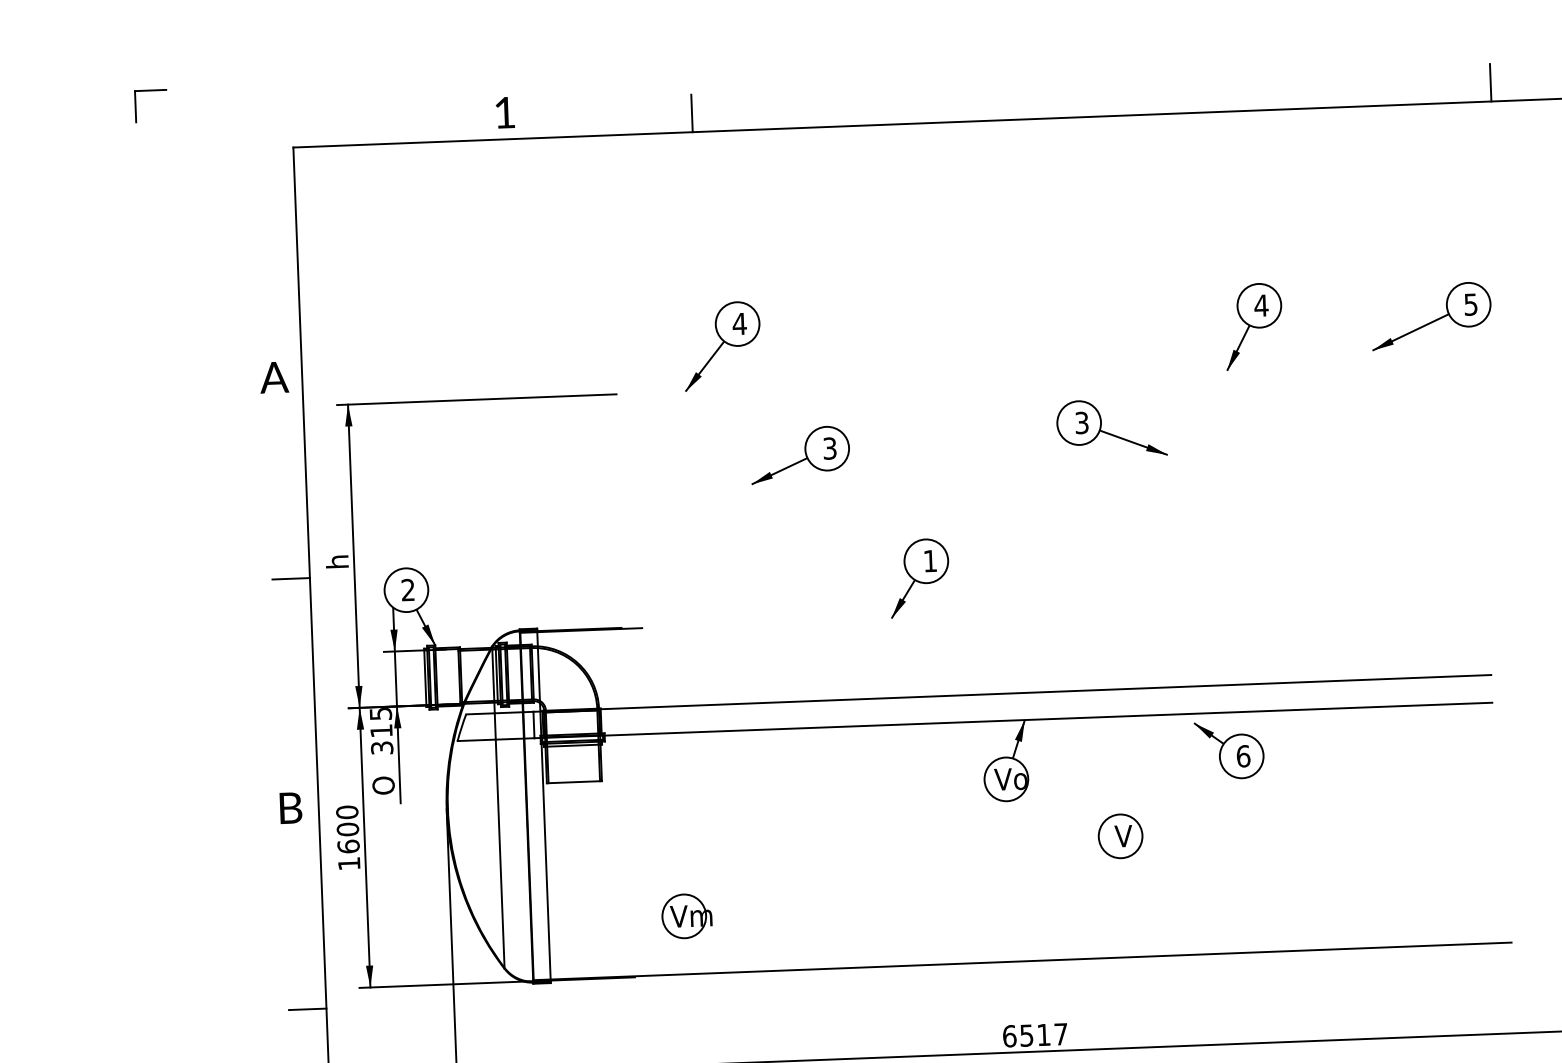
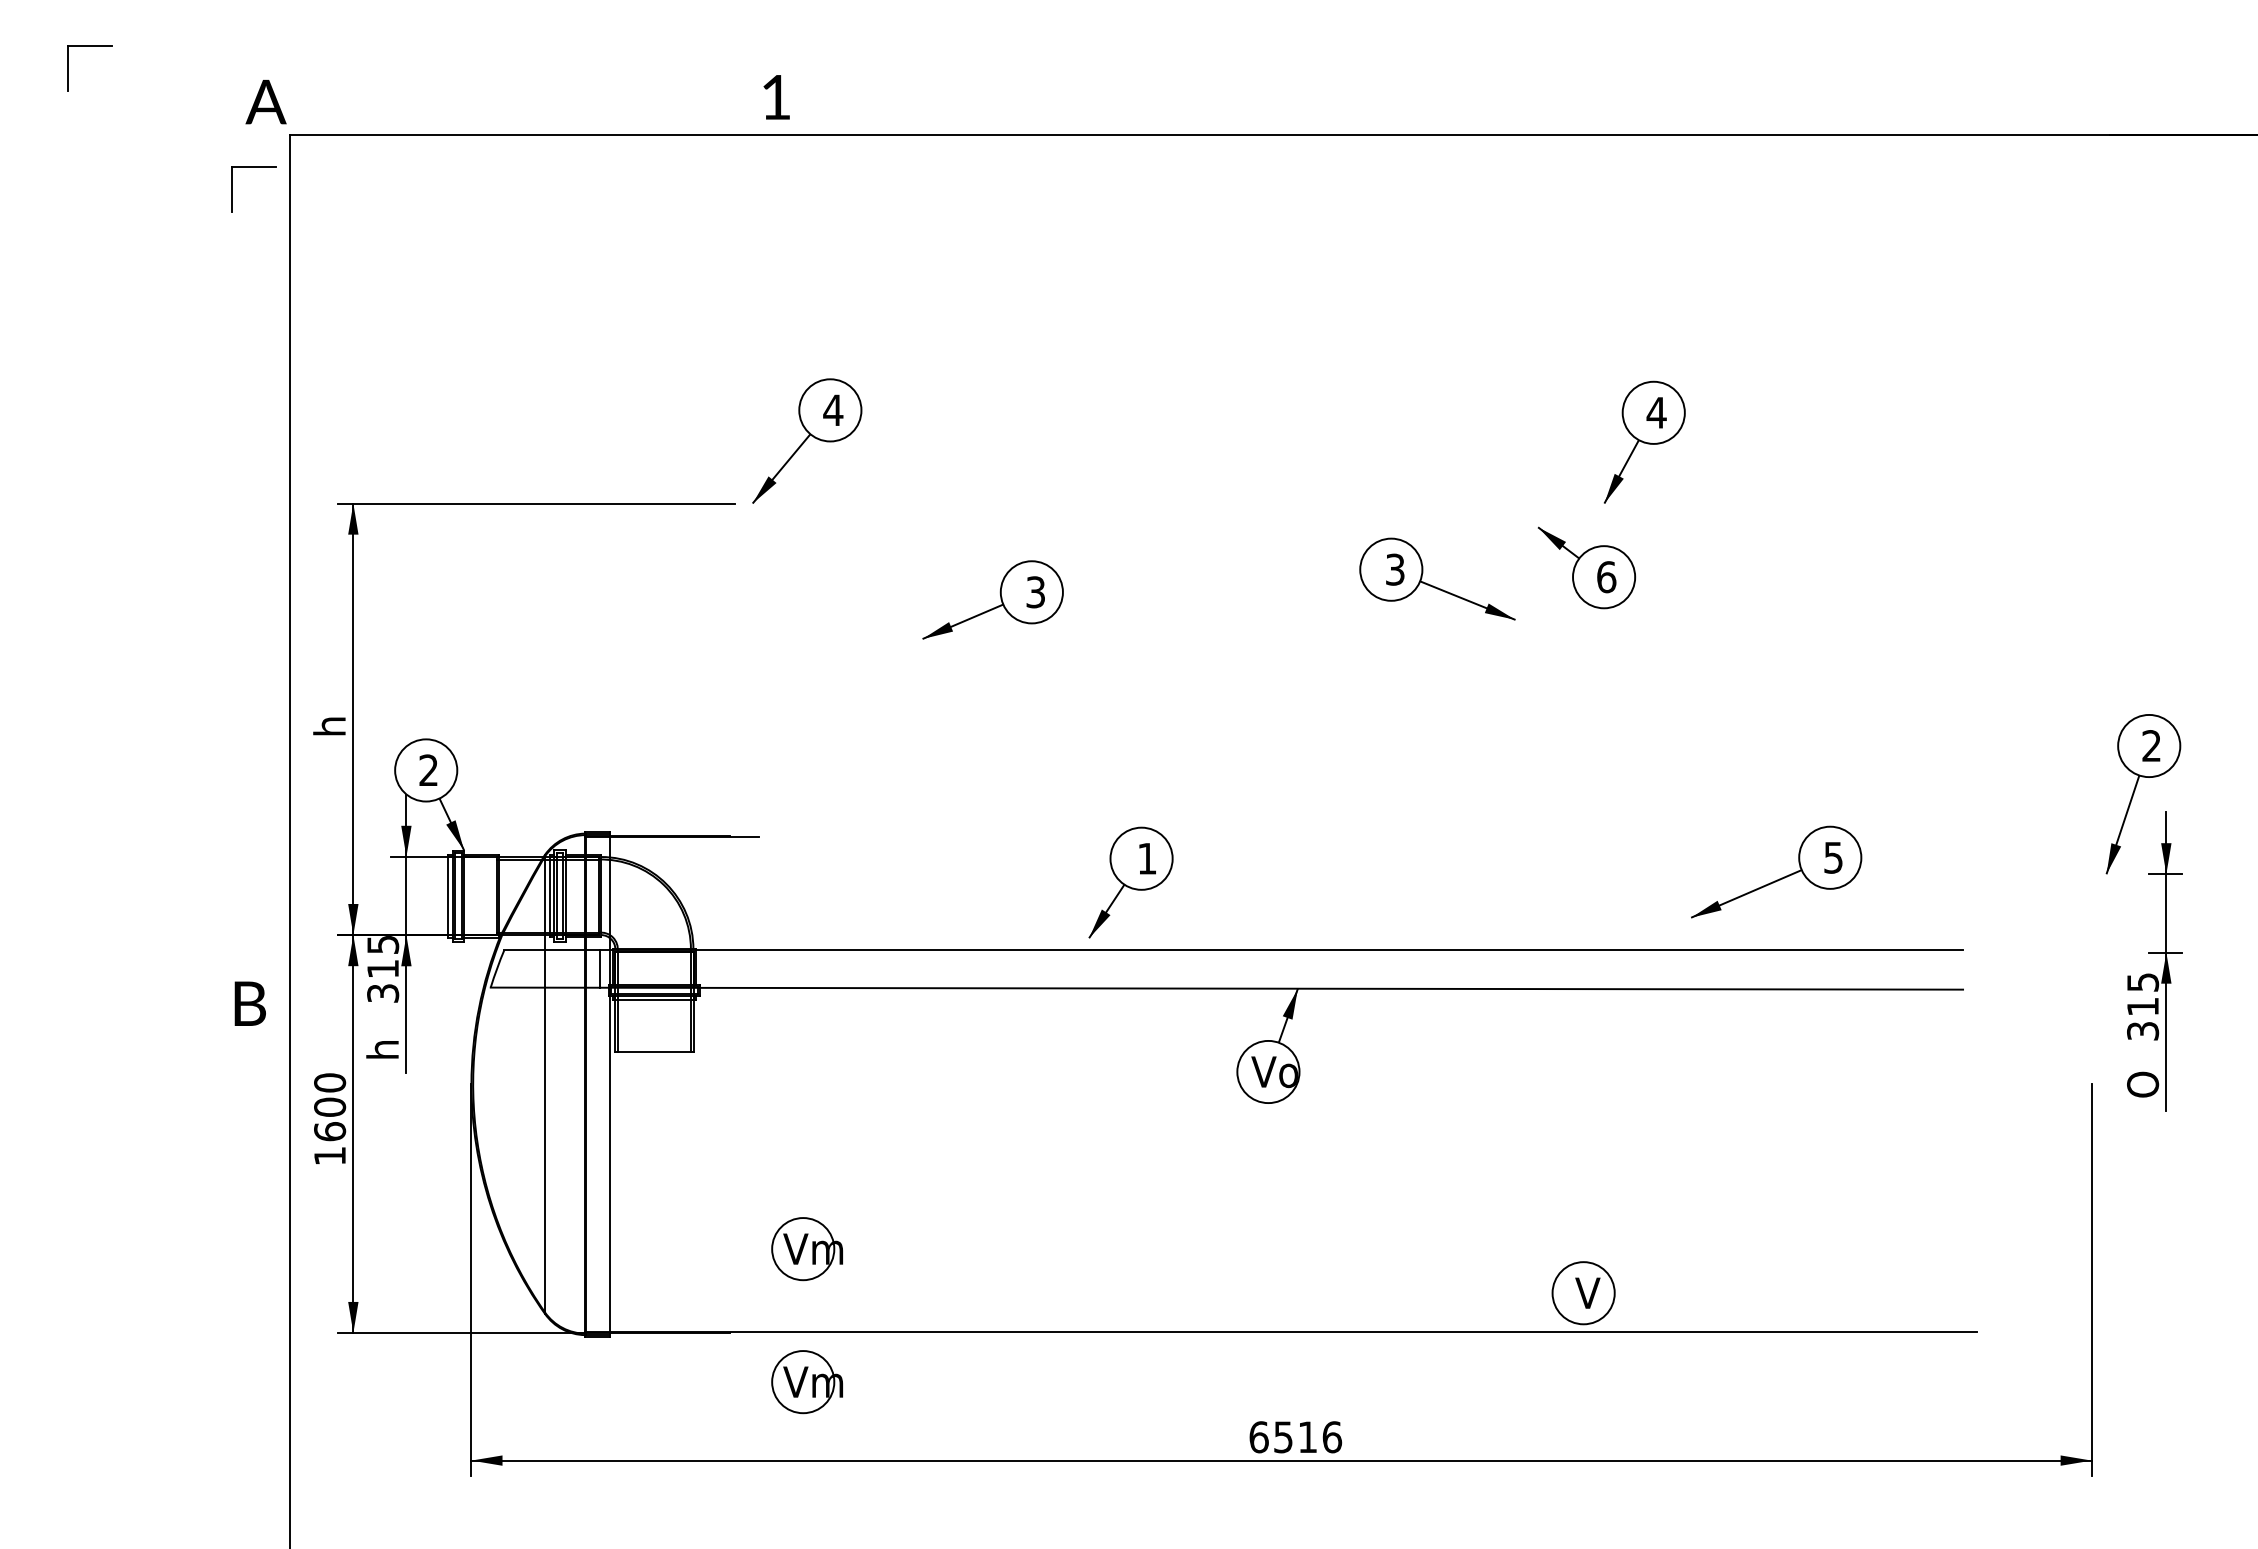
line: (1490, 82) -> (1994, 108), removed
text: (505, 112) -> (776, 97), moved
line: (692, 113) -> (858, 108), removed
part: (254, 187) -> (232, 189), added
part: (1433, 320) -> (1779, 878), moved
part: (722, 345) -> (807, 440), moved
text: (273, 377) -> (265, 102), moved
line: (290, 578) -> (262, 747), removed
part: (919, 578) -> (1130, 882), moved
part: (1229, 750) -> (1587, 567), moved
text: (383, 785) -> (382, 1046), O -> h
text: (290, 807) -> (249, 1003), moved
part: (1120, 836) -> (1583, 1293), moved
line: (307, 1009) -> (262, 1360), removed
part: (690, 1010) -> (806, 1382), added
text: (1061, 1034) -> (1332, 1437), 6517 -> 6516

